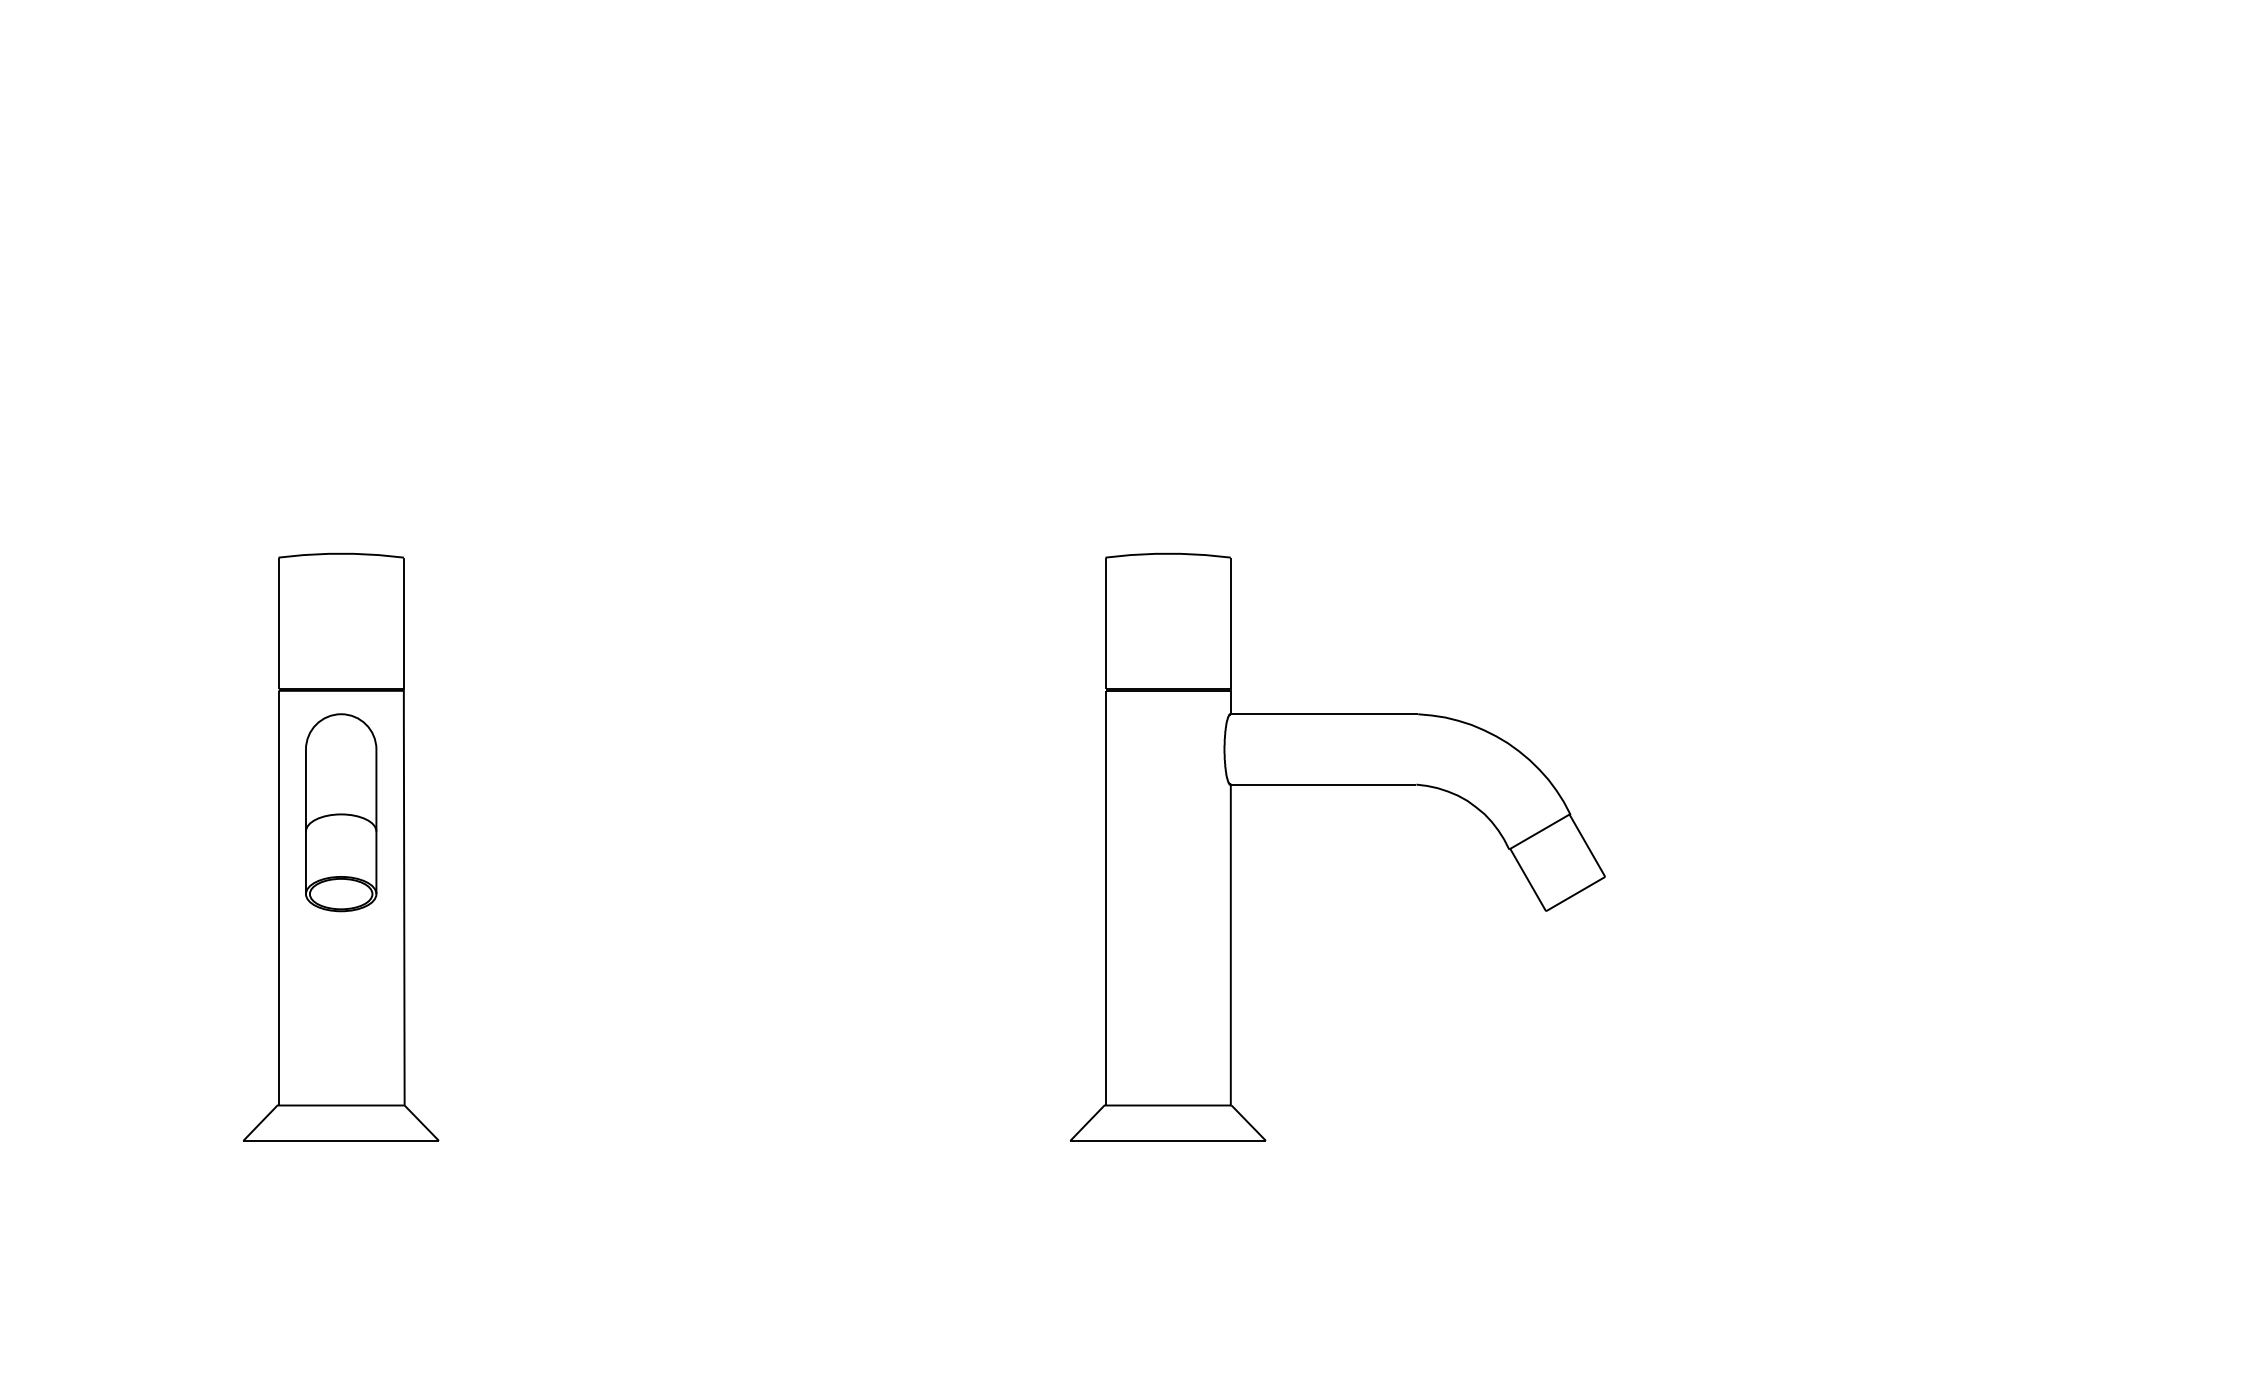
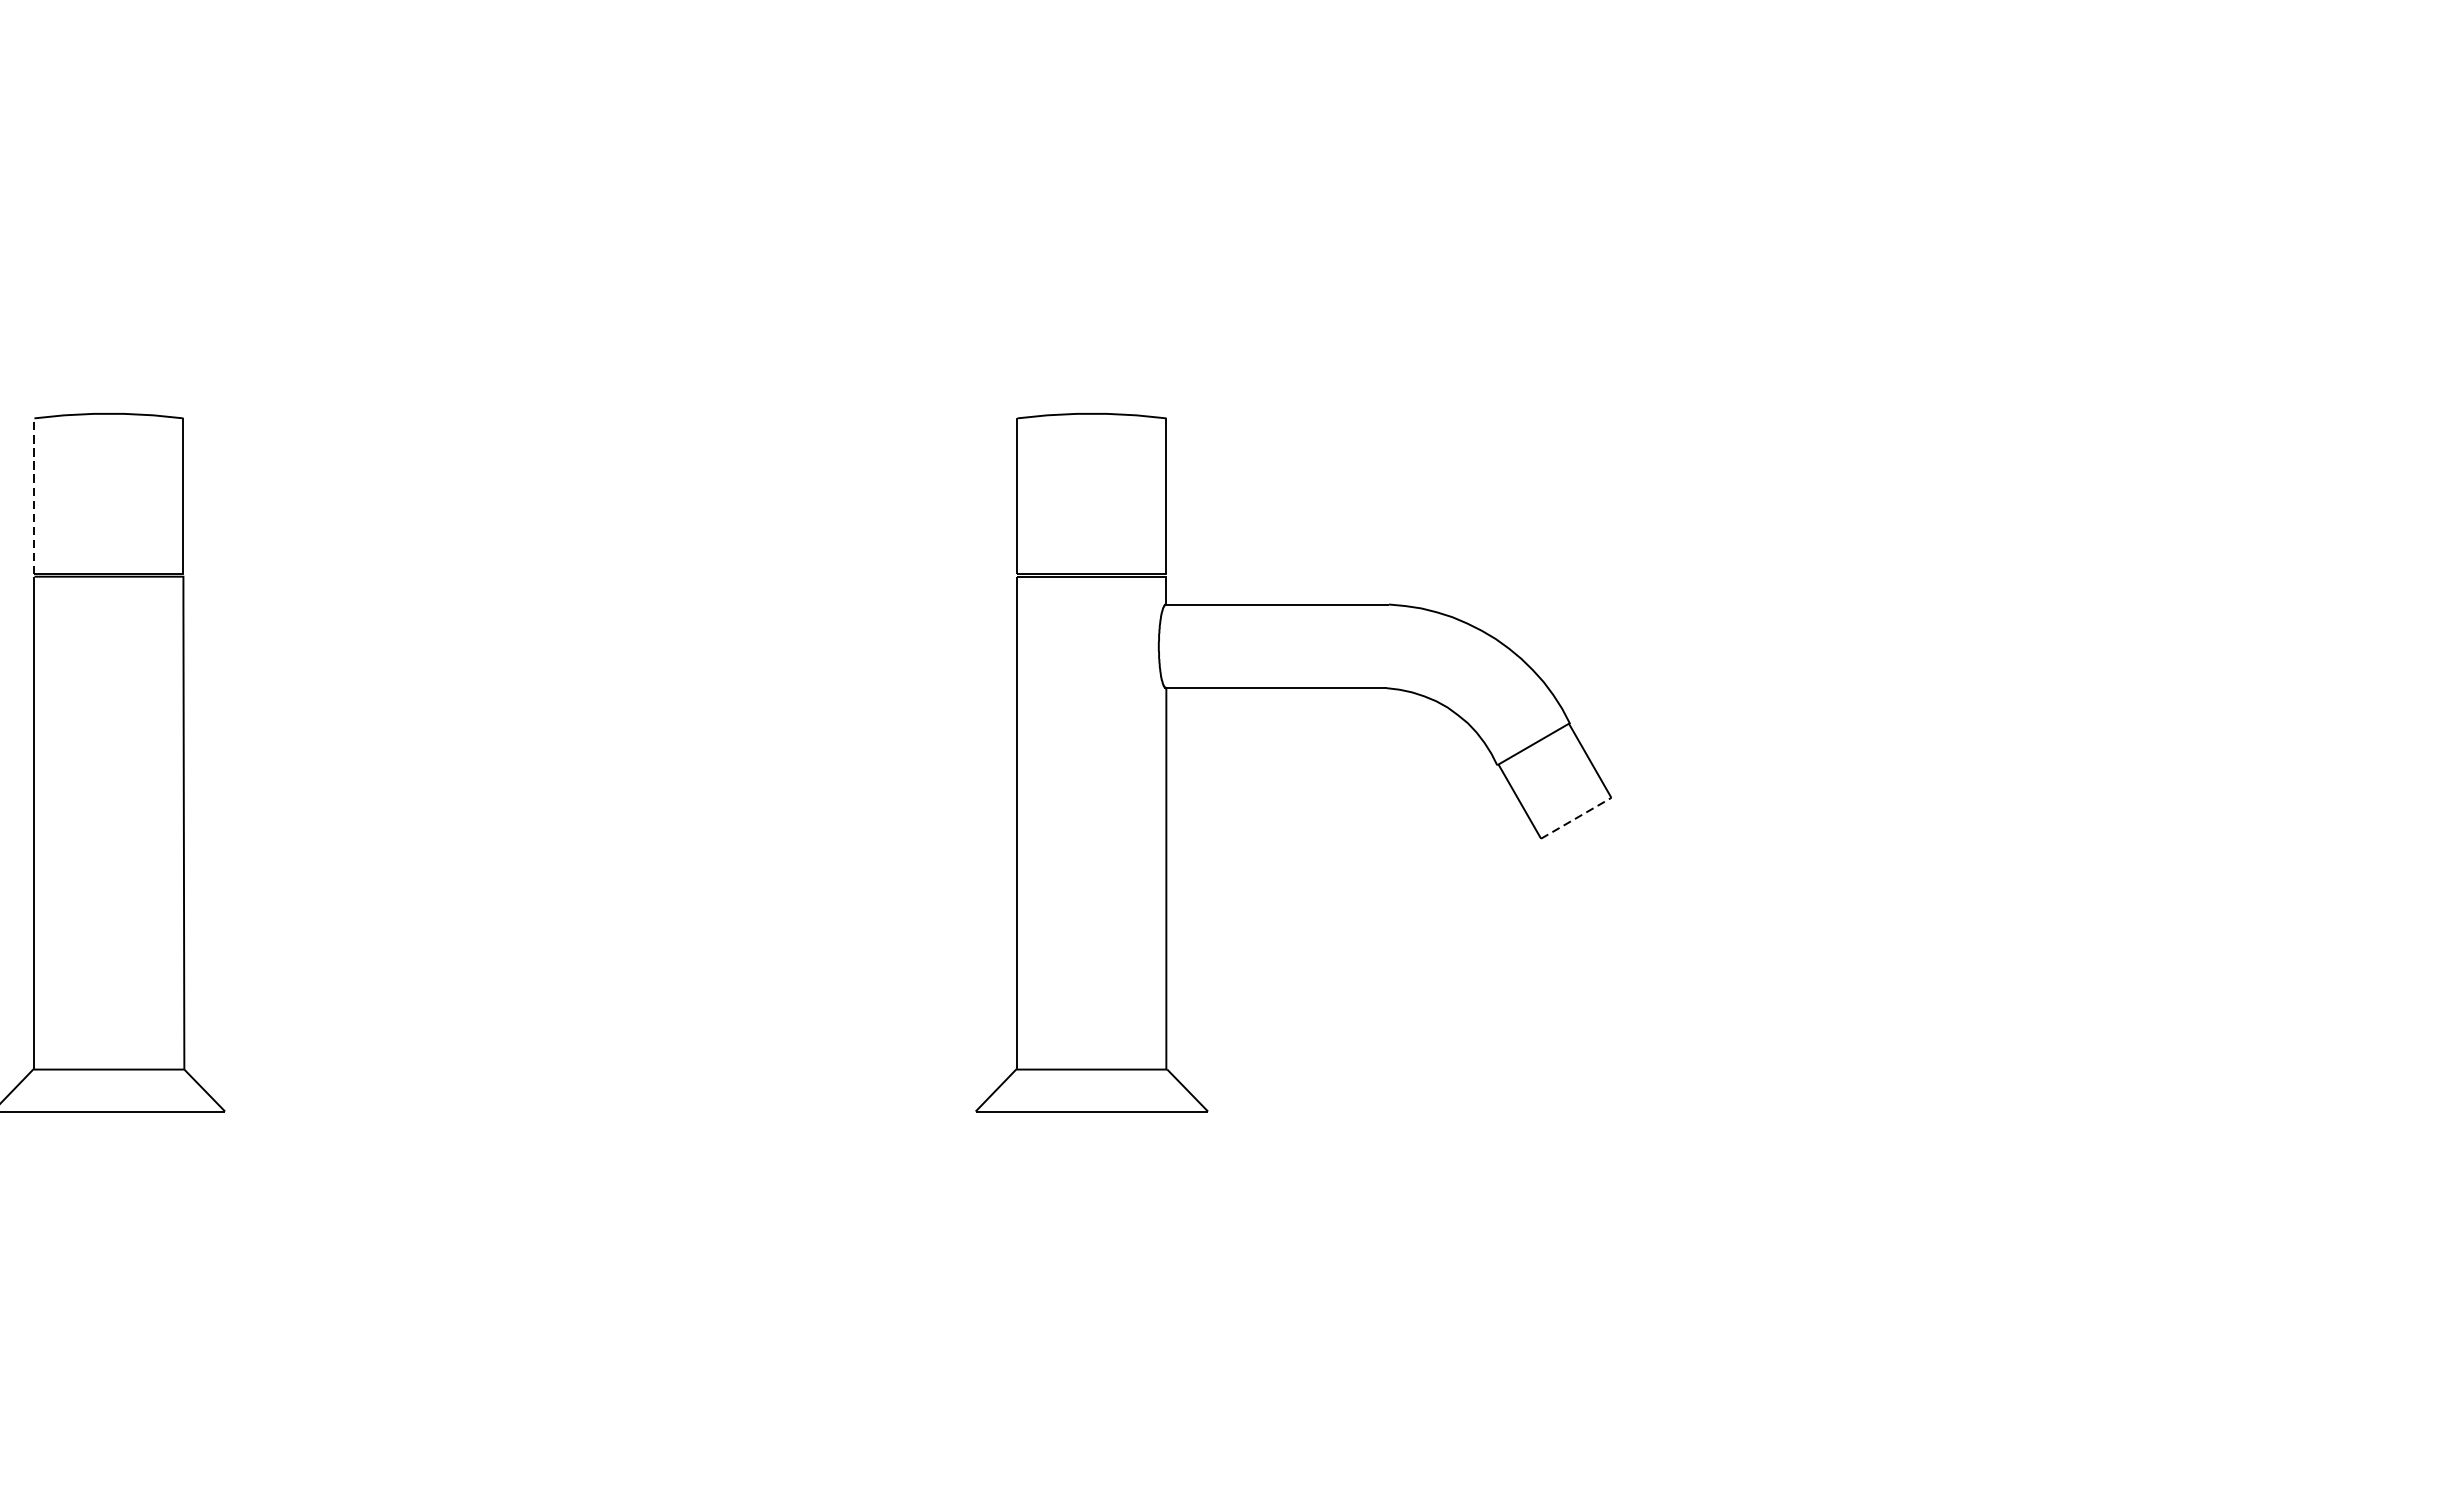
line: (278, 623) -> (34, 496), solid -> dashed
part: (341, 812) -> (109, 721), removed
line: (1576, 893) -> (1577, 817), solid -> dashed

